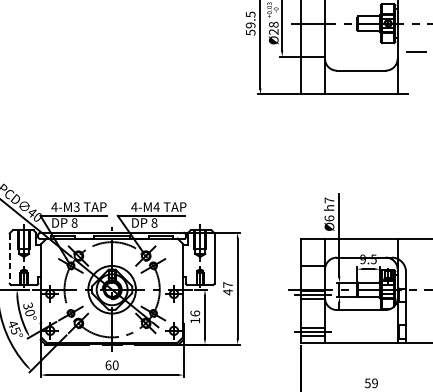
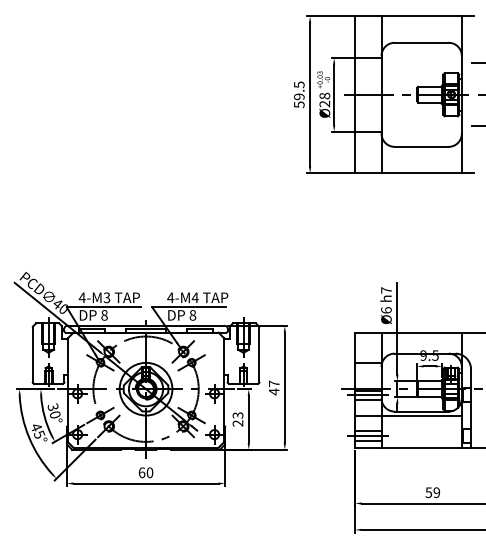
line: (9, 258) -> (32, 354), dashed -> solid
line: (349, 313) -> (408, 415), added
text: (194, 317) -> (237, 419), 16 -> 23

